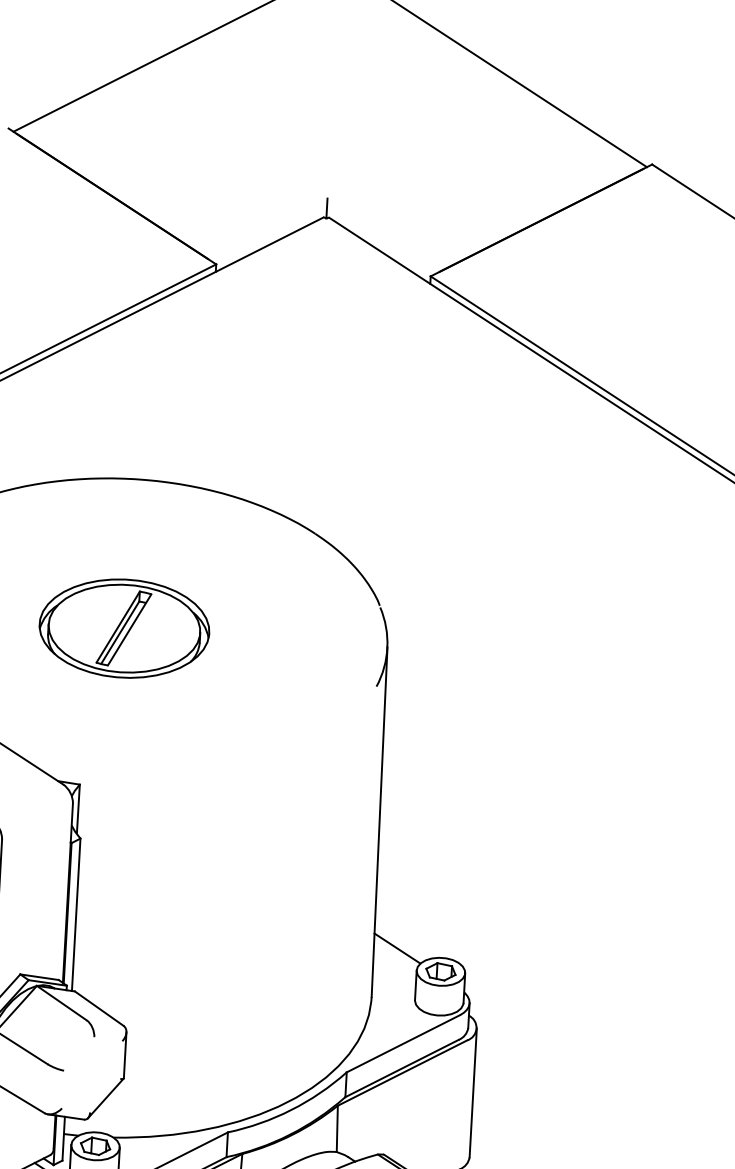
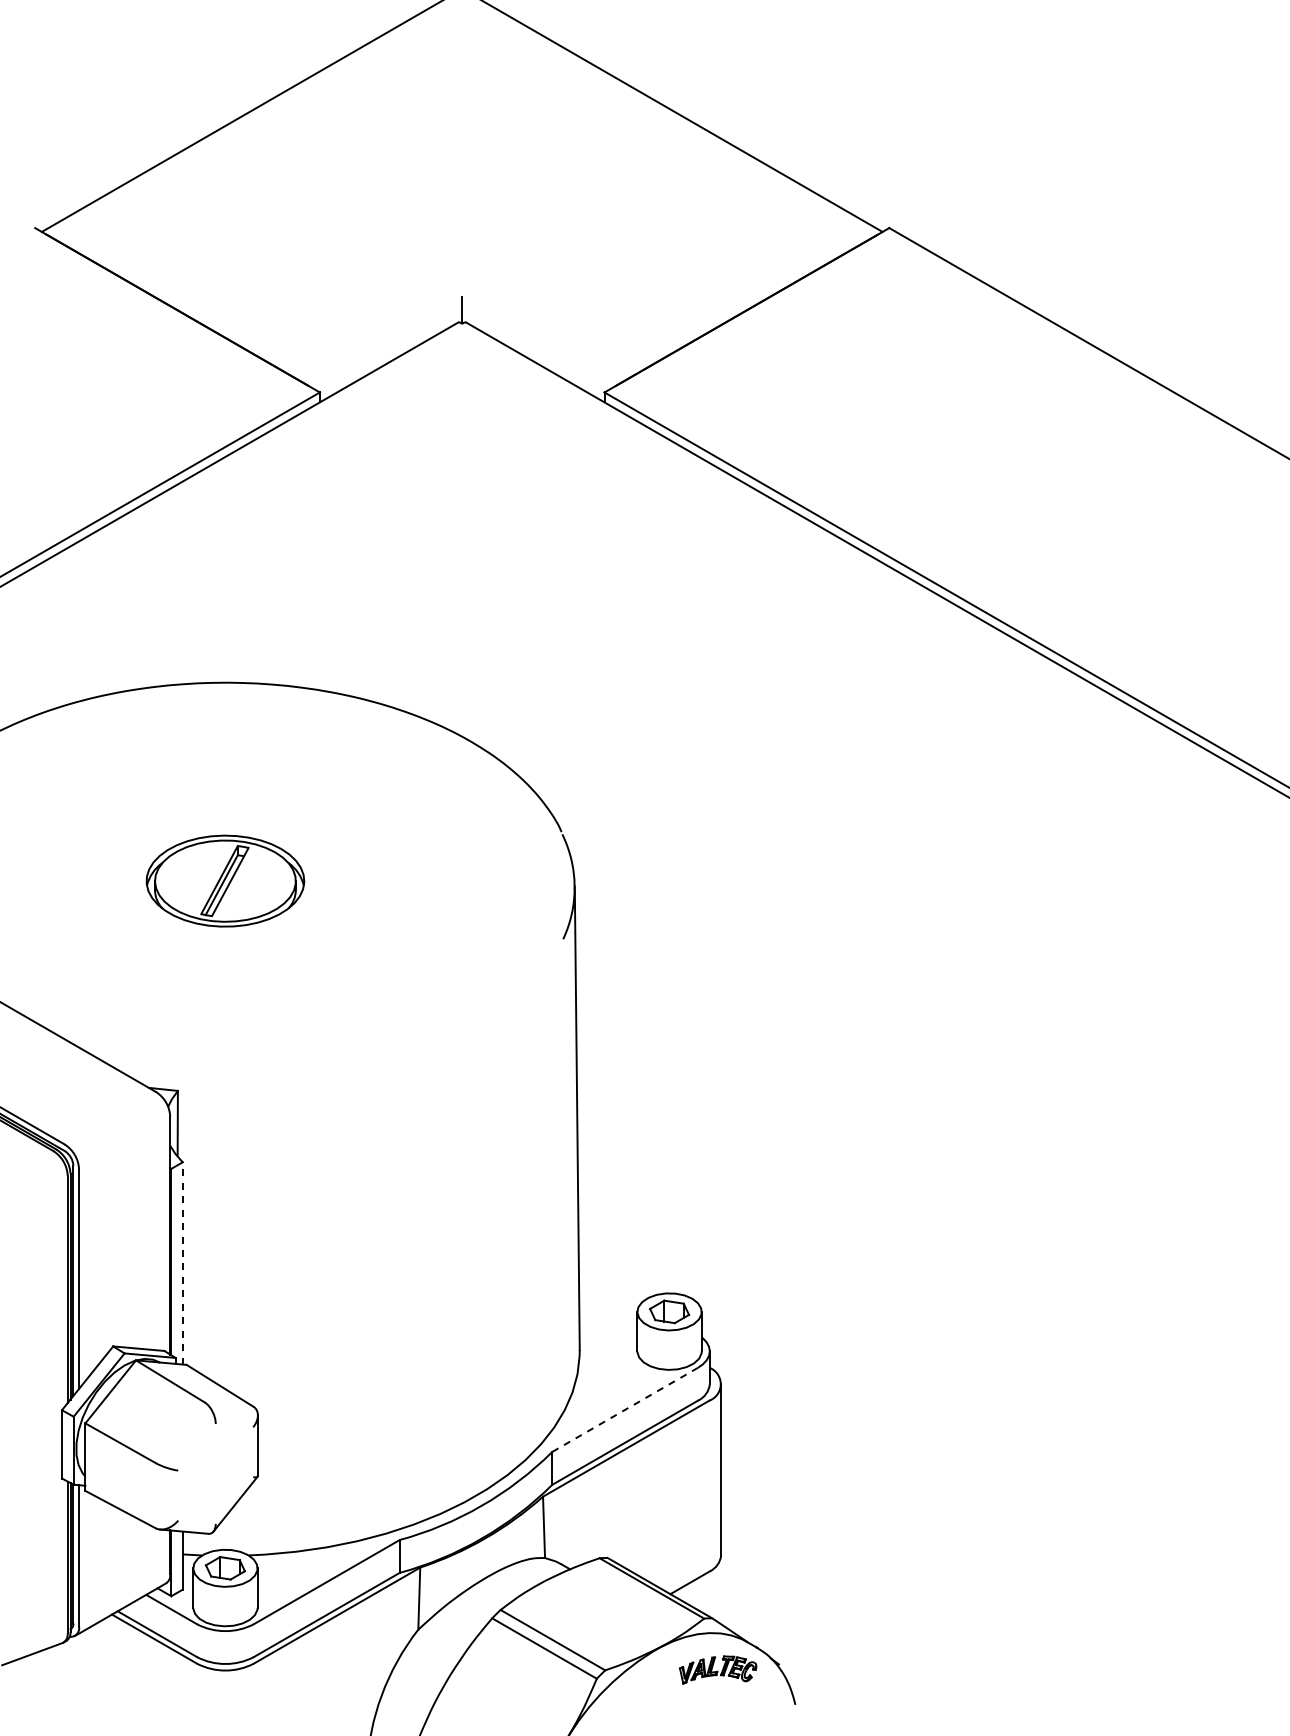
part: (124, 628) -> (225, 880), size x0.7
line: (76, 914) -> (182, 1262), solid -> dashed
line: (396, 948) -> (609, 1284), removed
line: (403, 1043) -> (625, 1409), solid -> dashed

